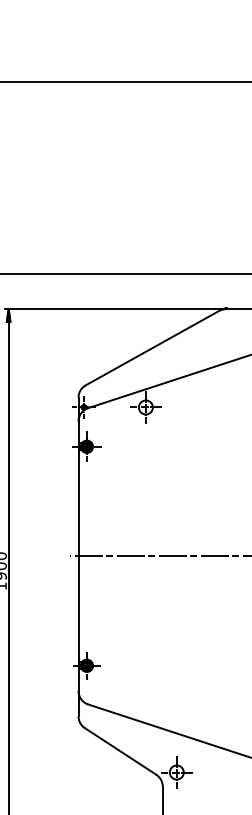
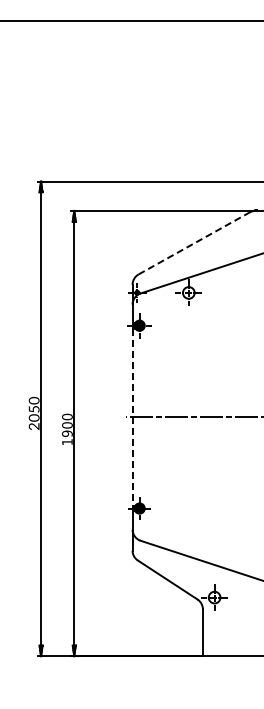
line: (152, 348) -> (194, 243), solid -> dashed
line: (78, 556) -> (132, 417), solid -> dashed

